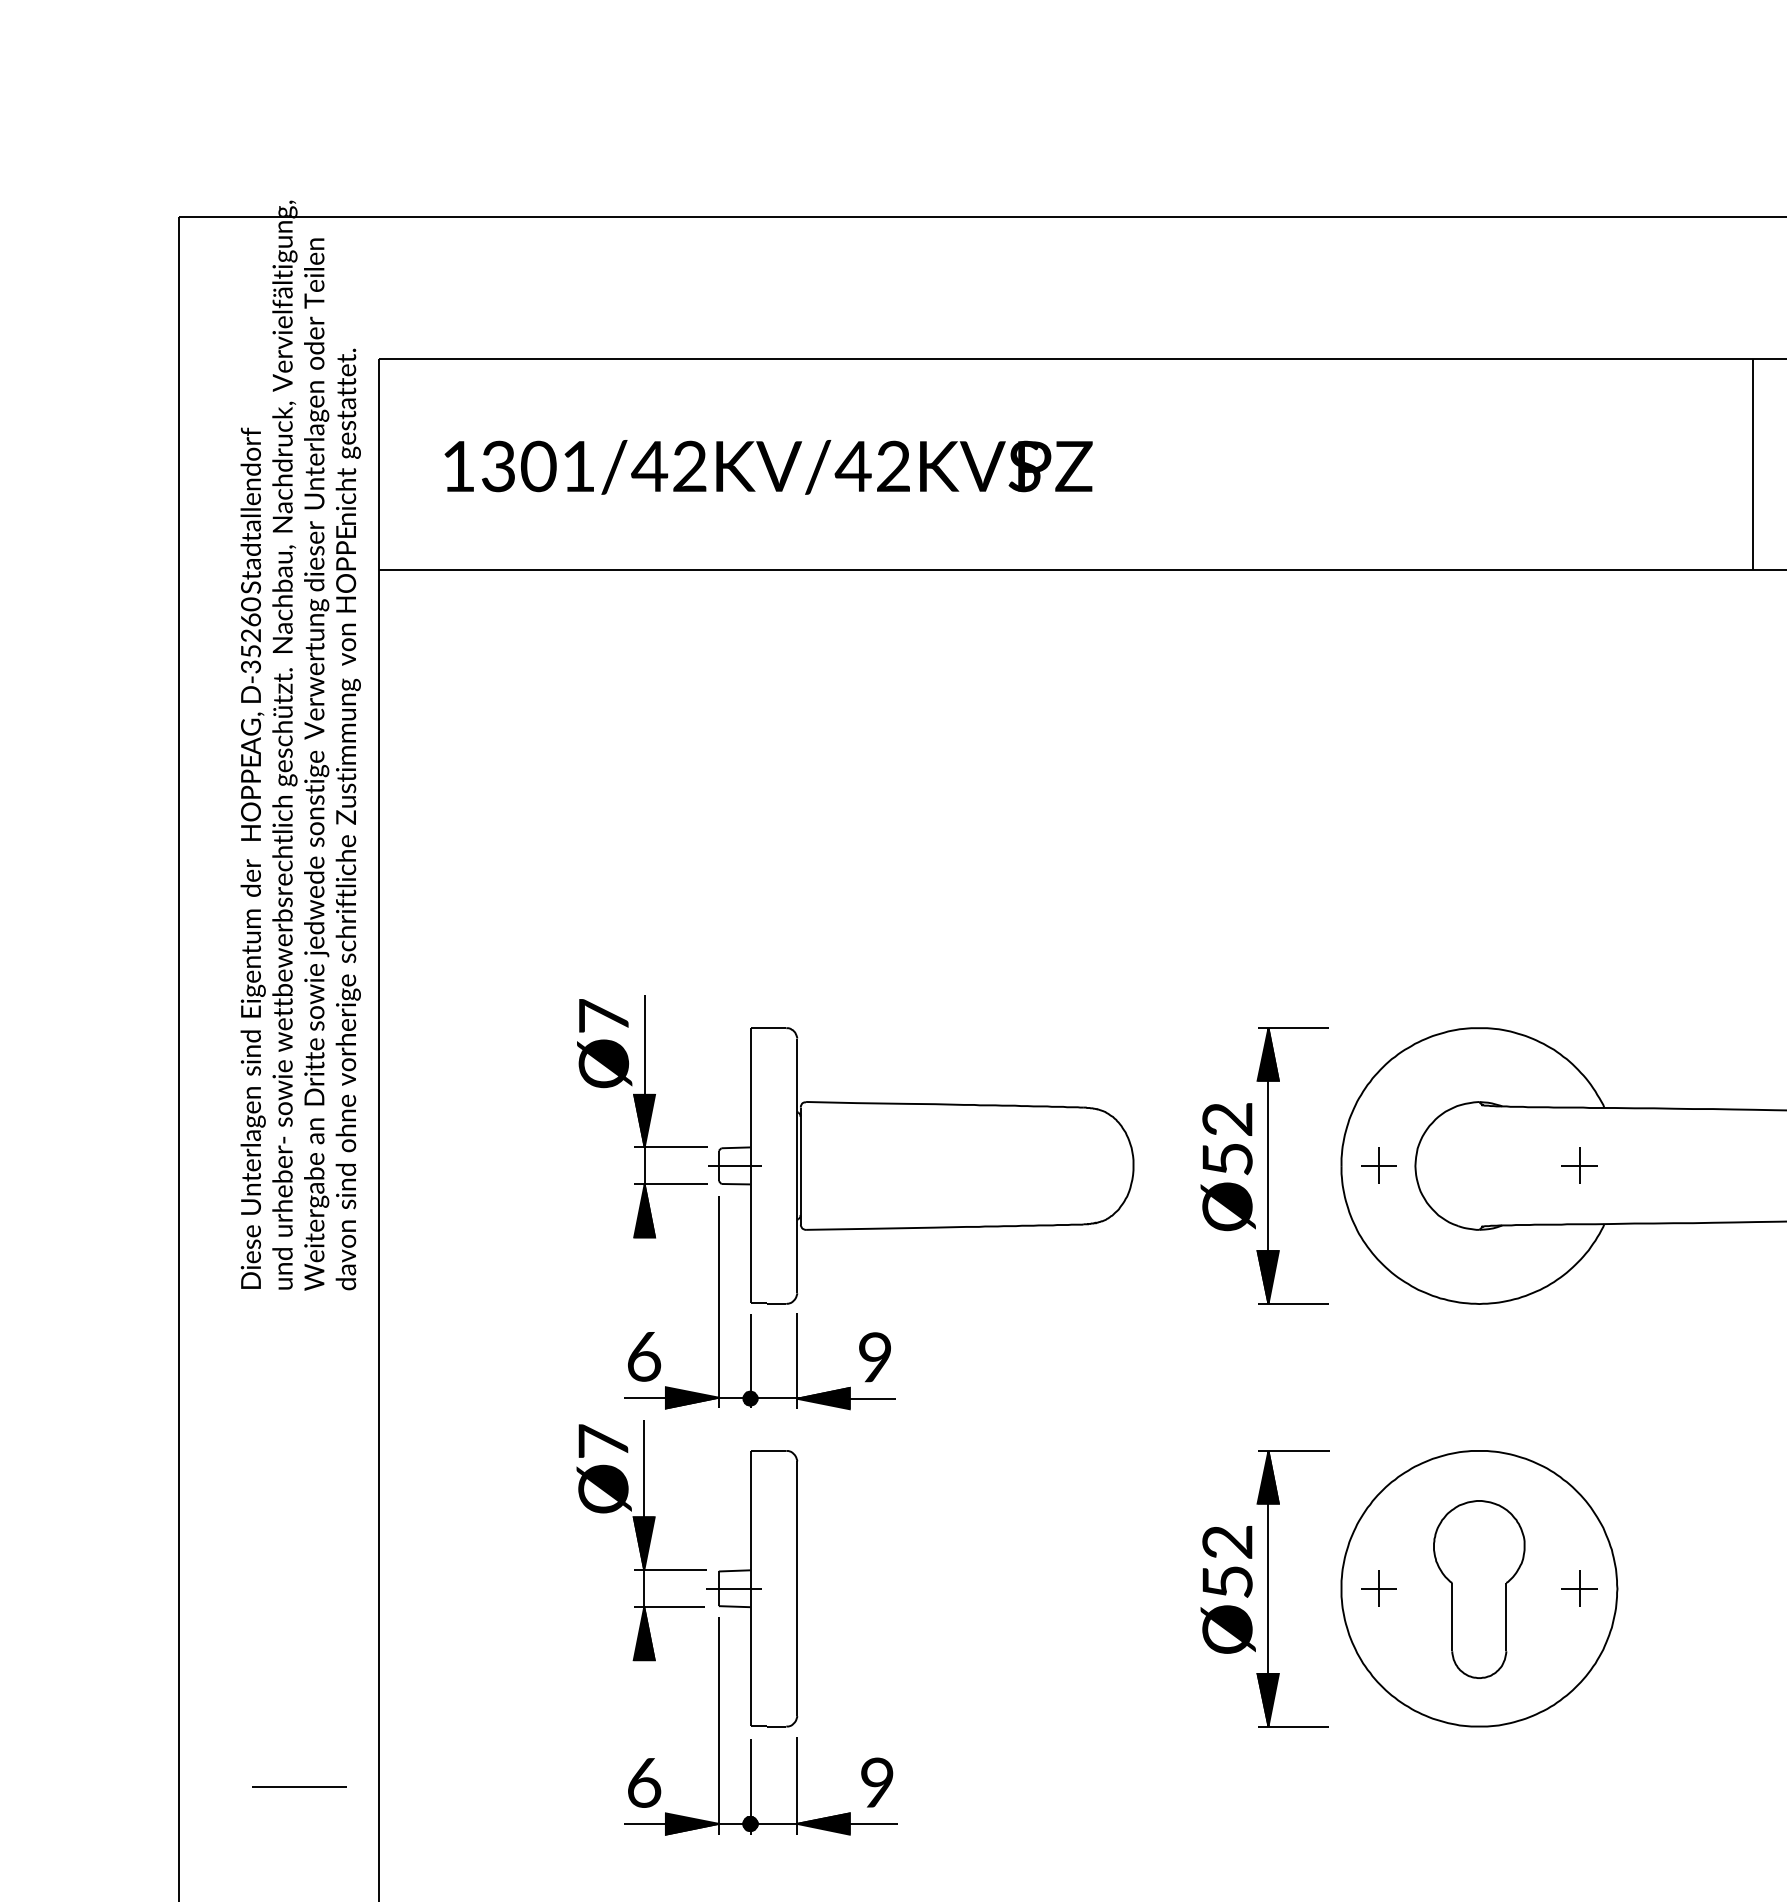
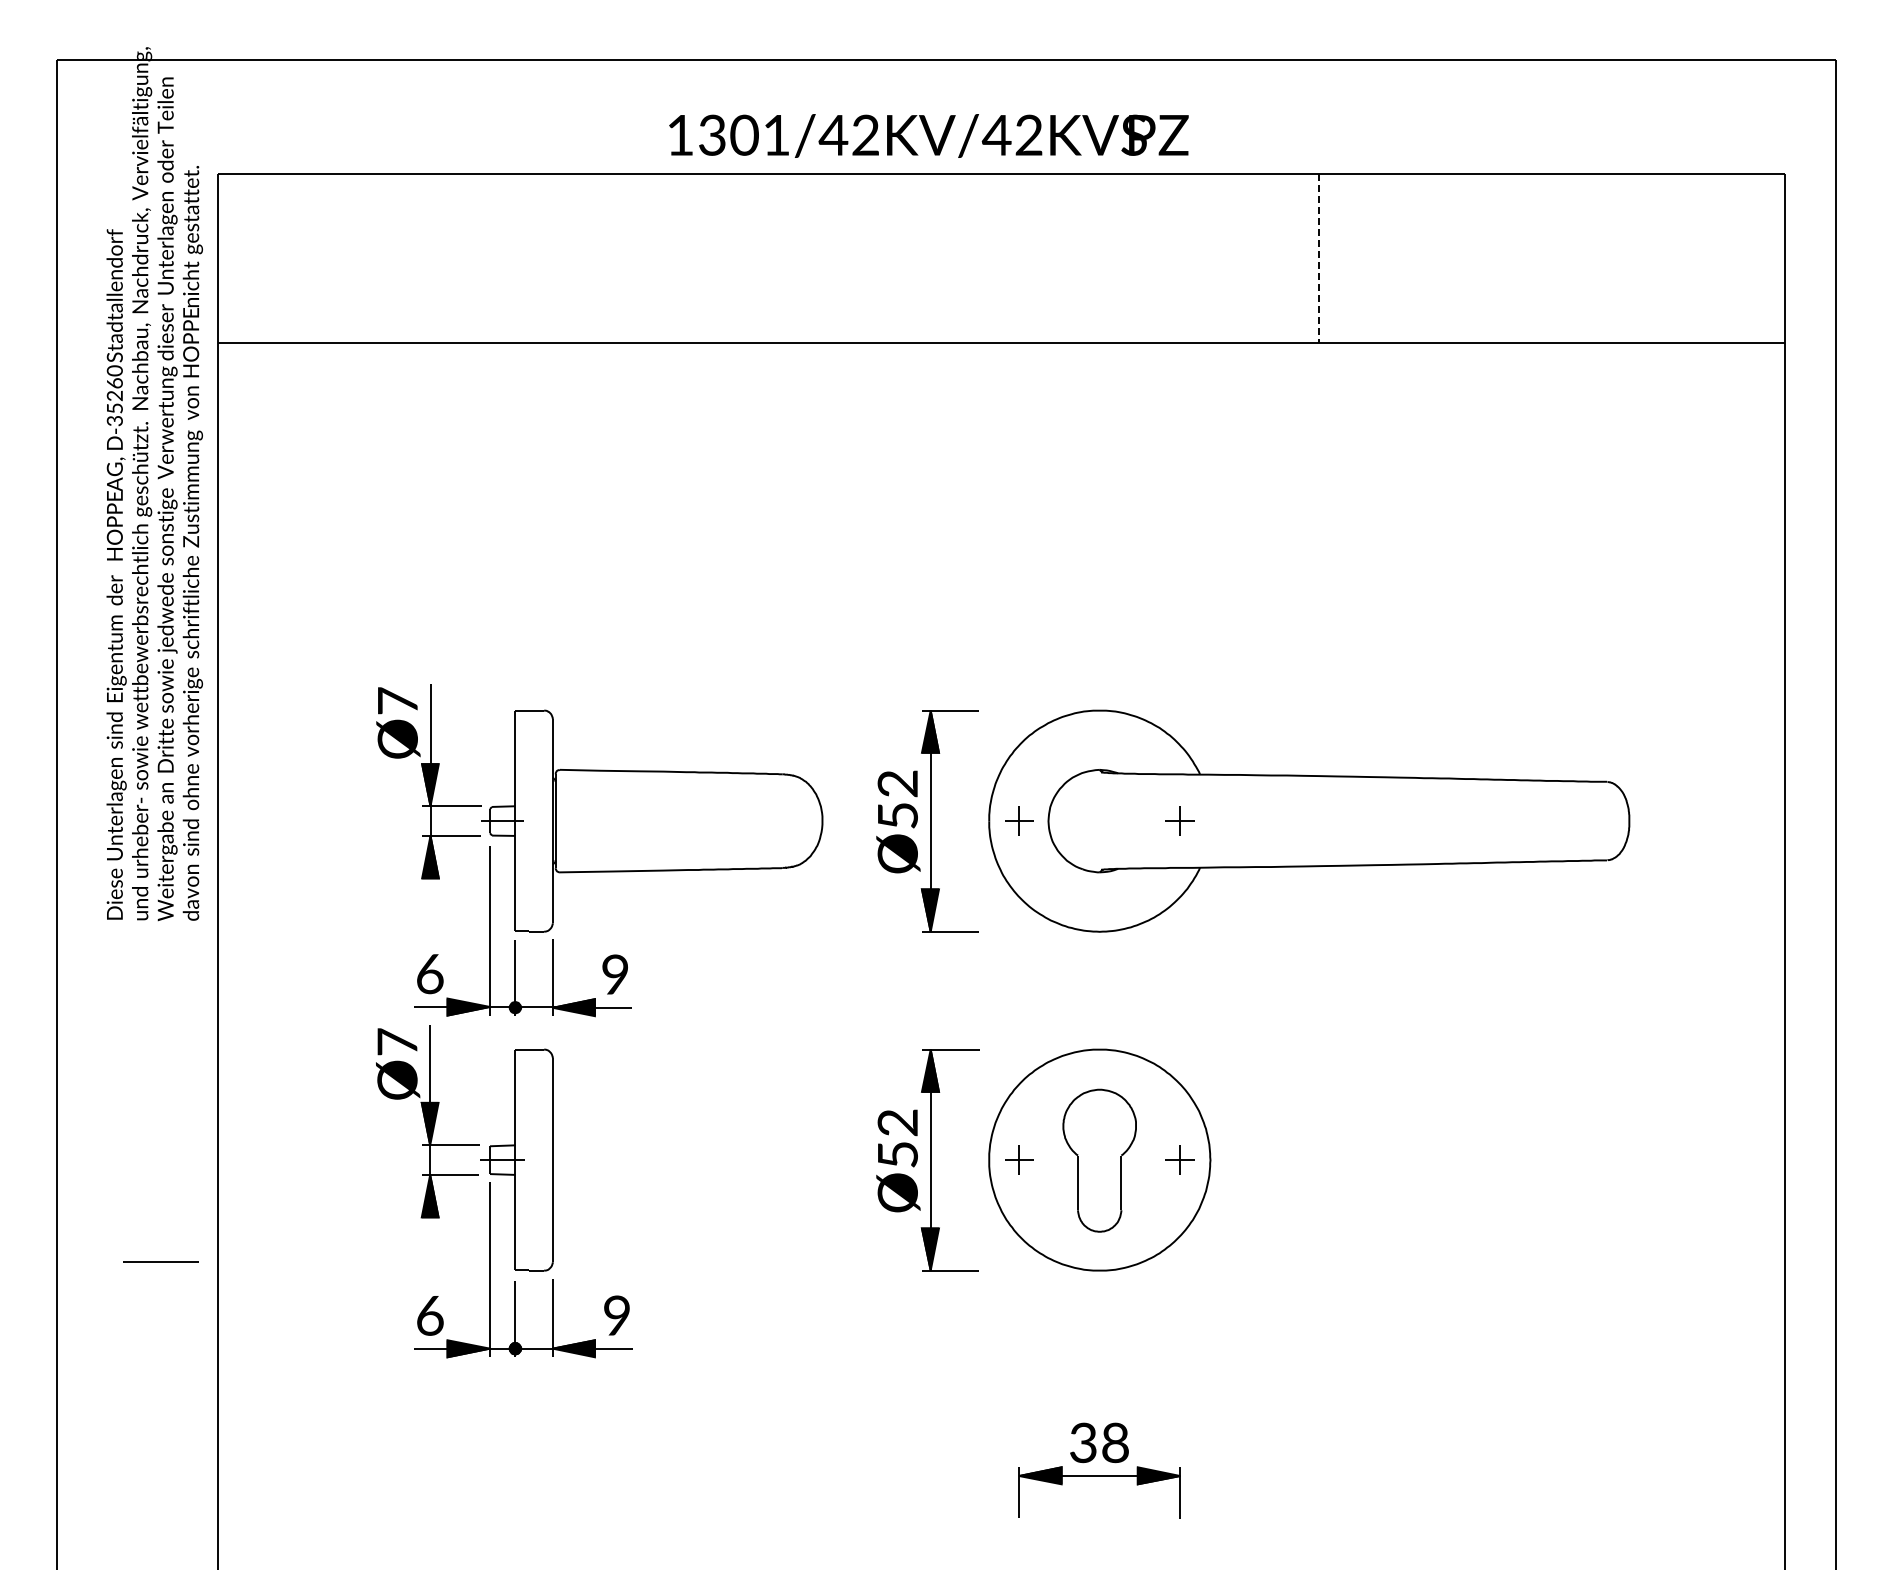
line: (1753, 464) -> (1319, 258), solid -> dashed
text: (768, 466) -> (928, 135), moved
line: (299, 1786) -> (160, 1261), moved

